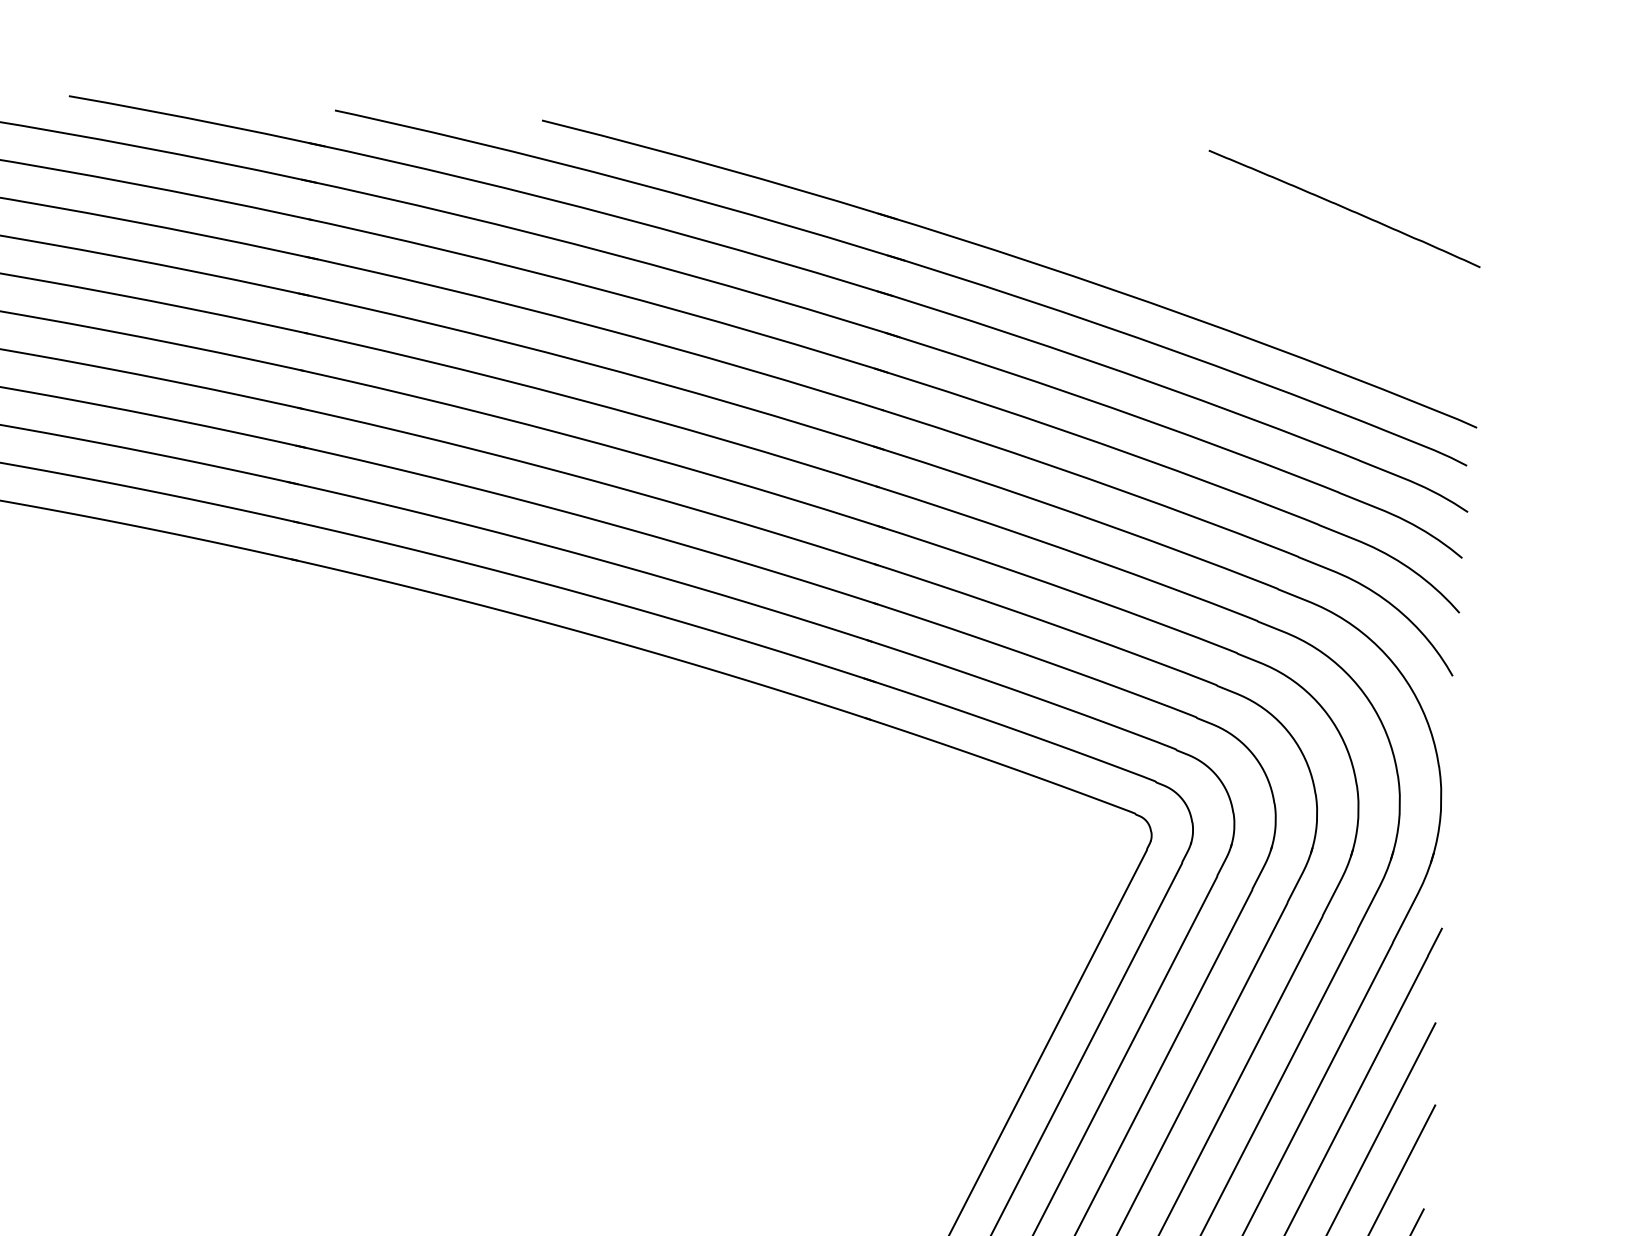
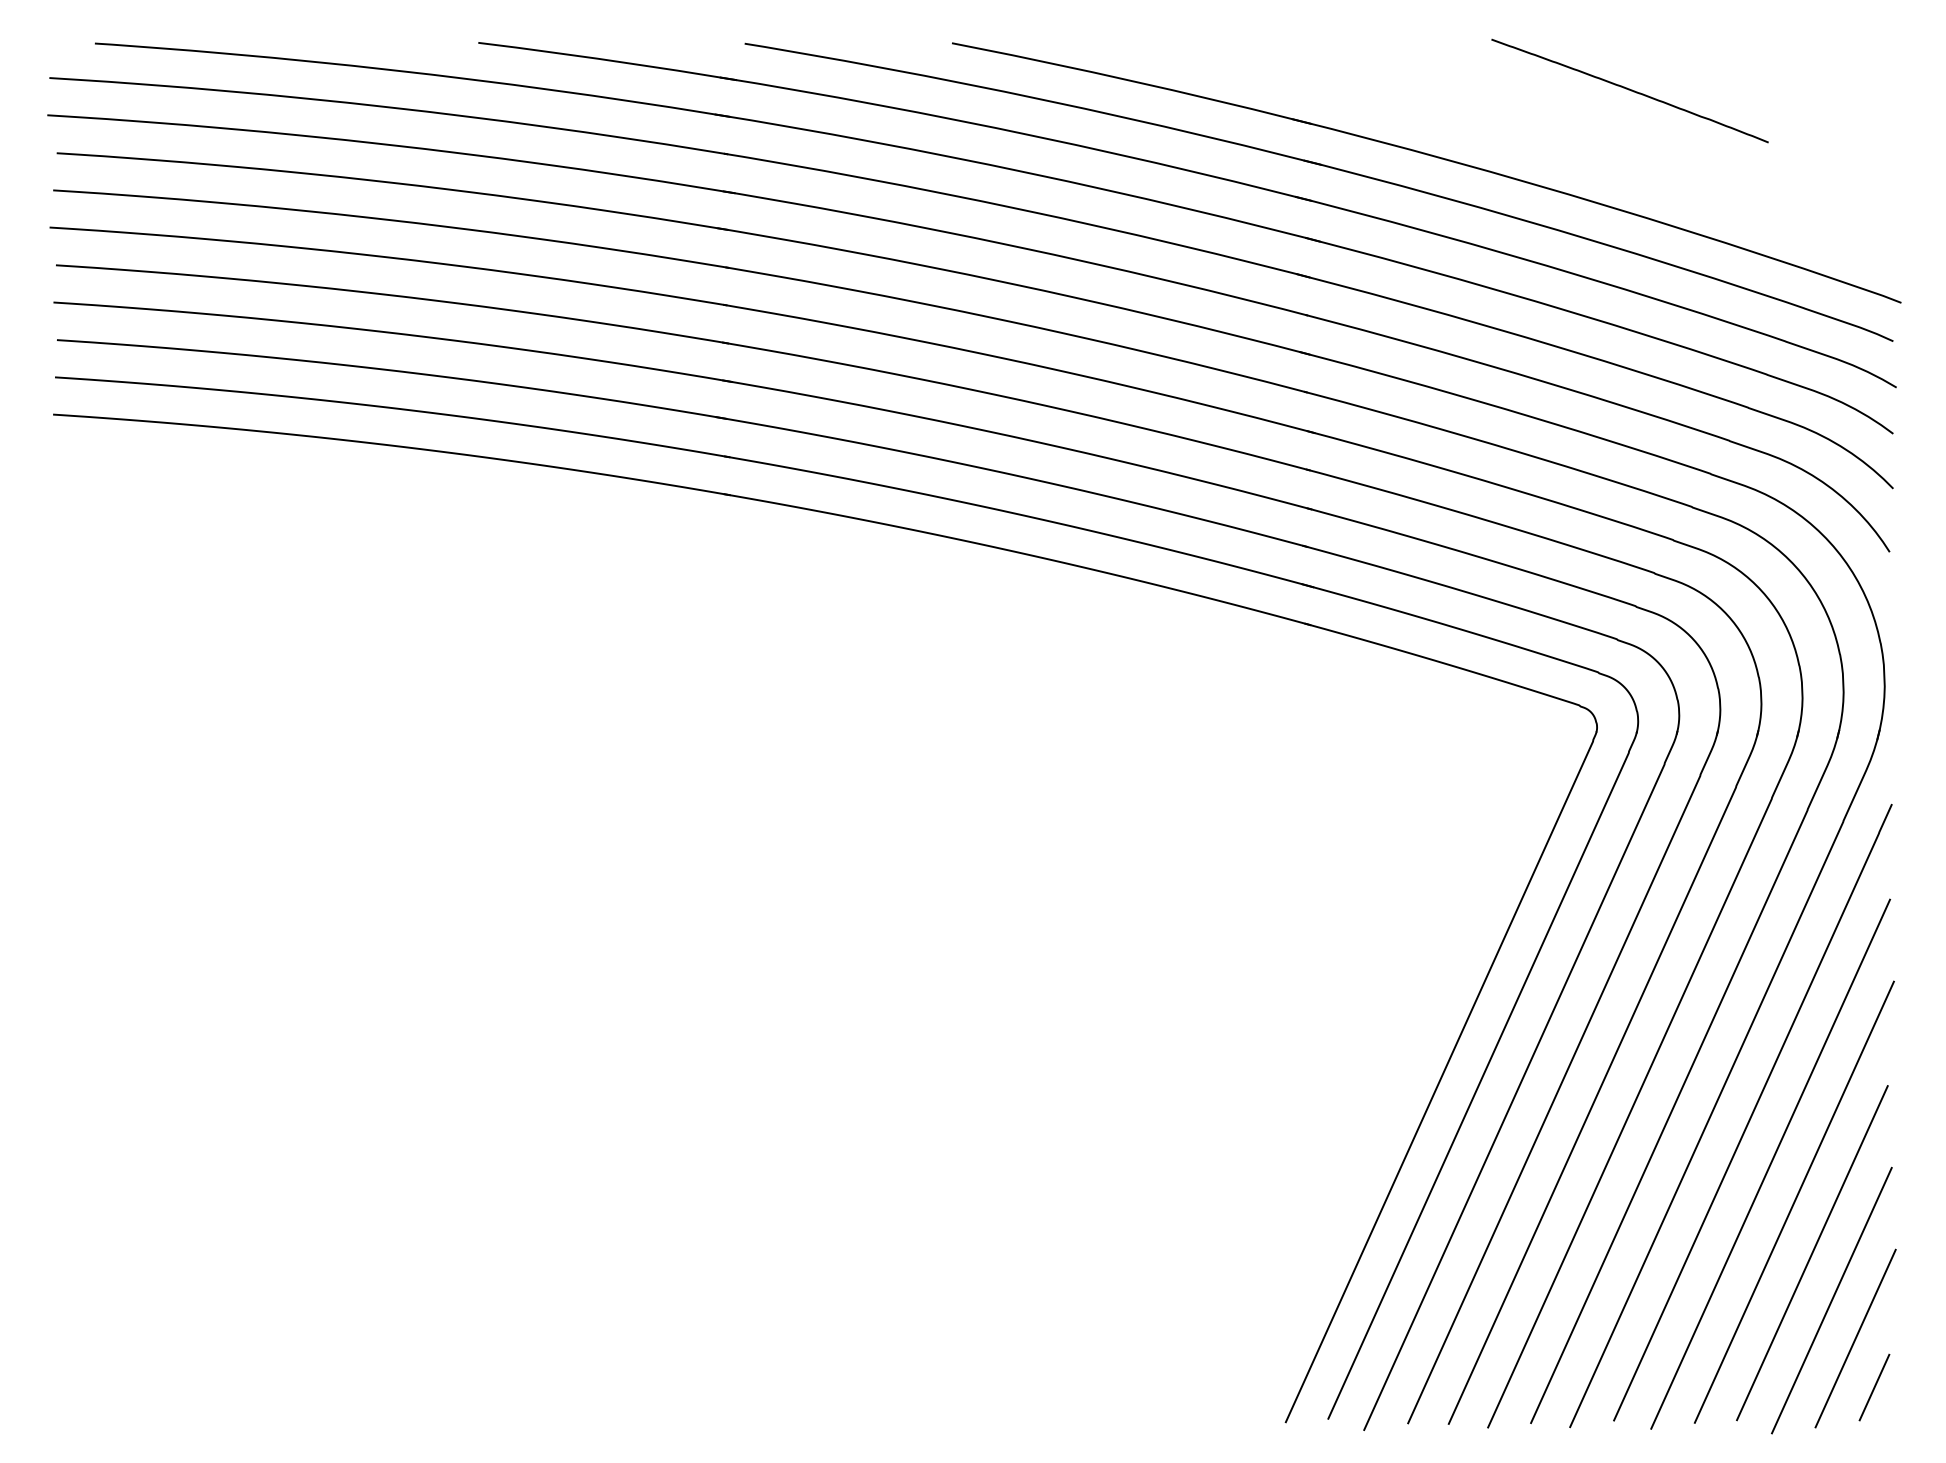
curve: (1344, 208) -> (1629, 90), moved

